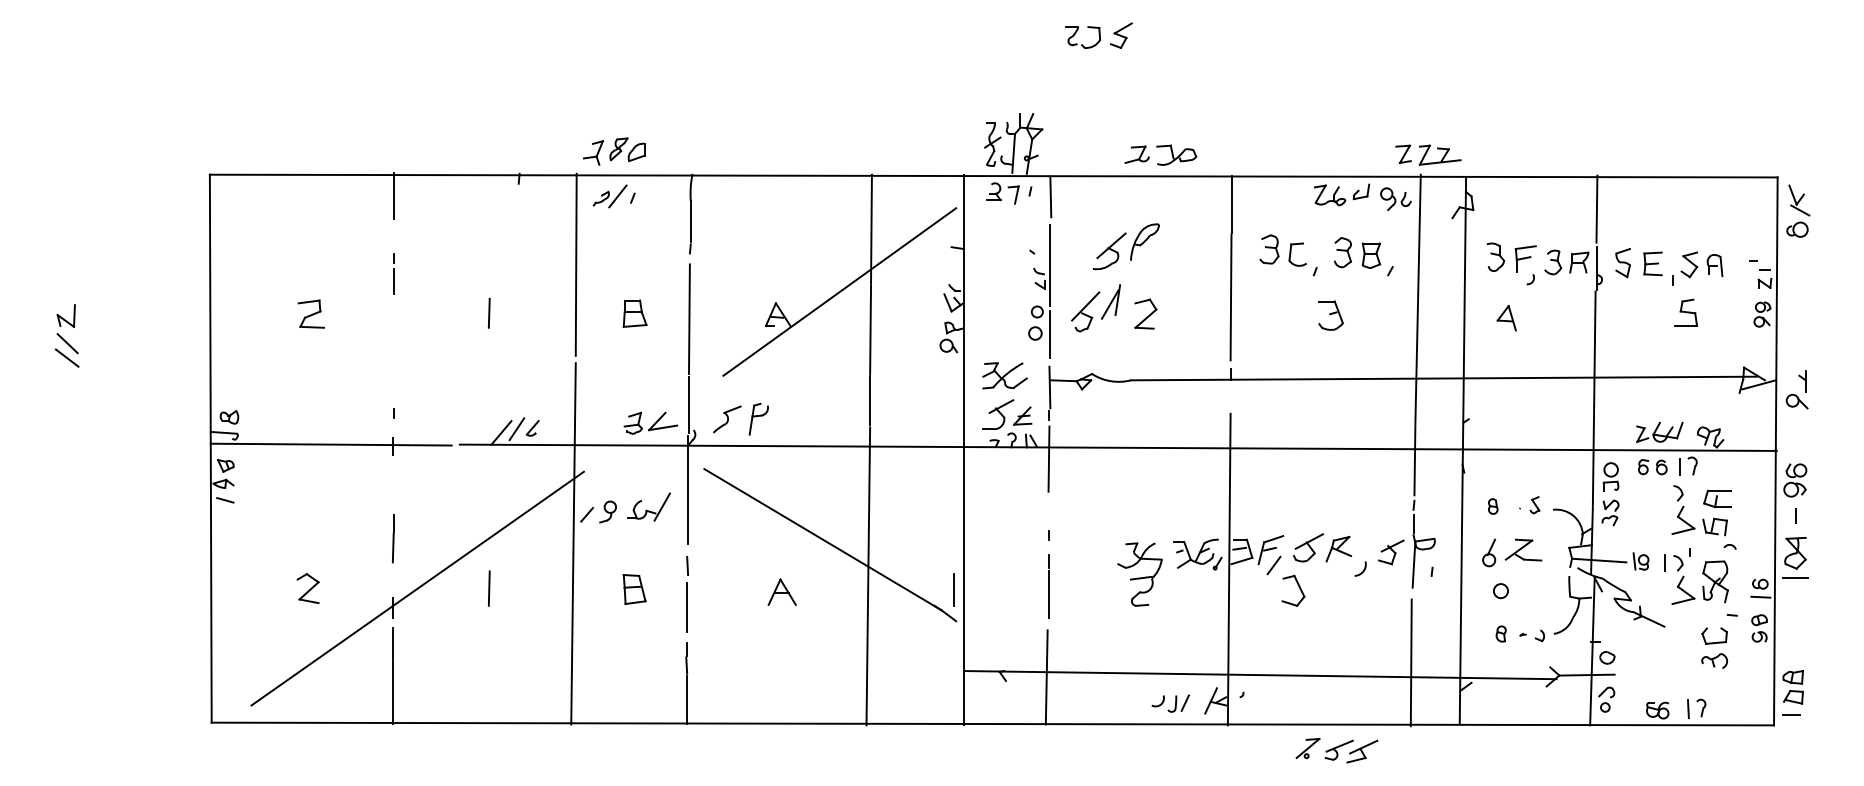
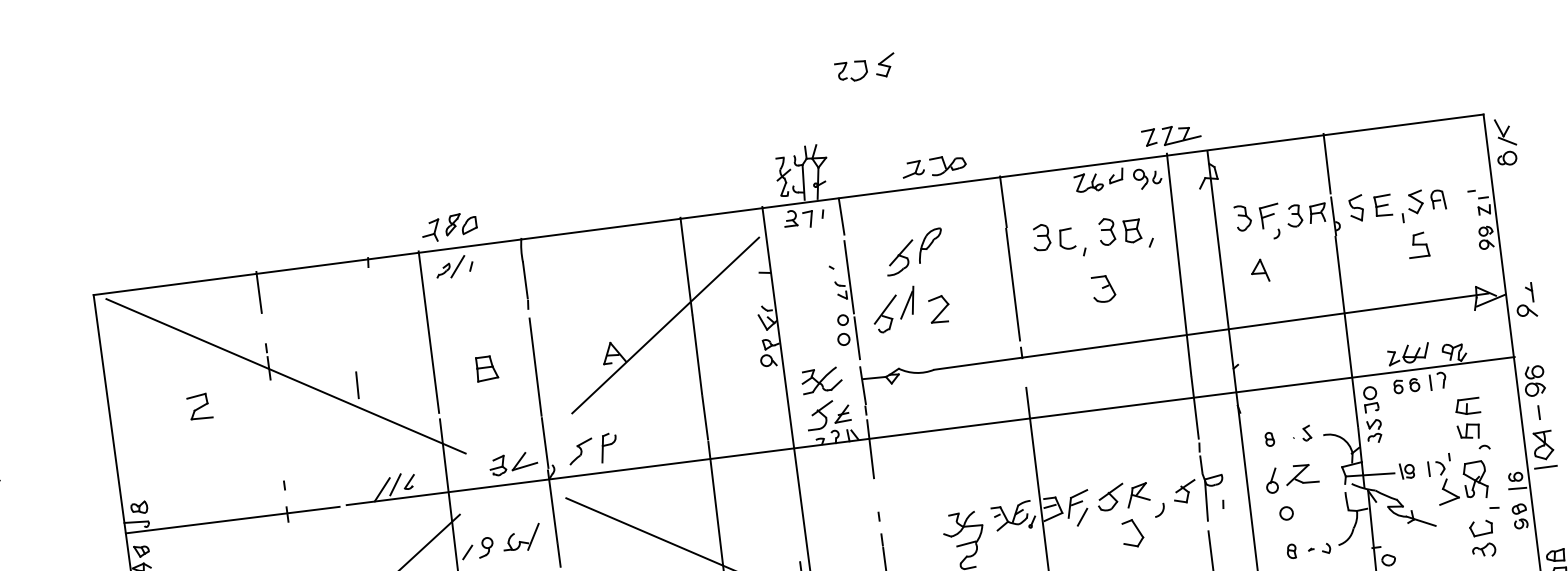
line: (411, 292) -> (286, 375), added
part: (1683, 509) -> (1438, 419), removed
part: (1293, 590) -> (1132, 533), moved

